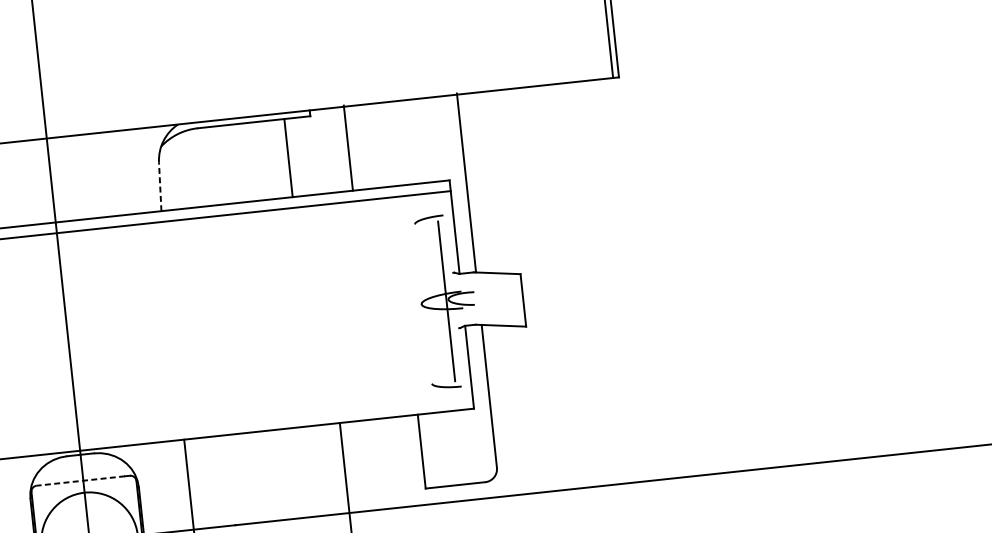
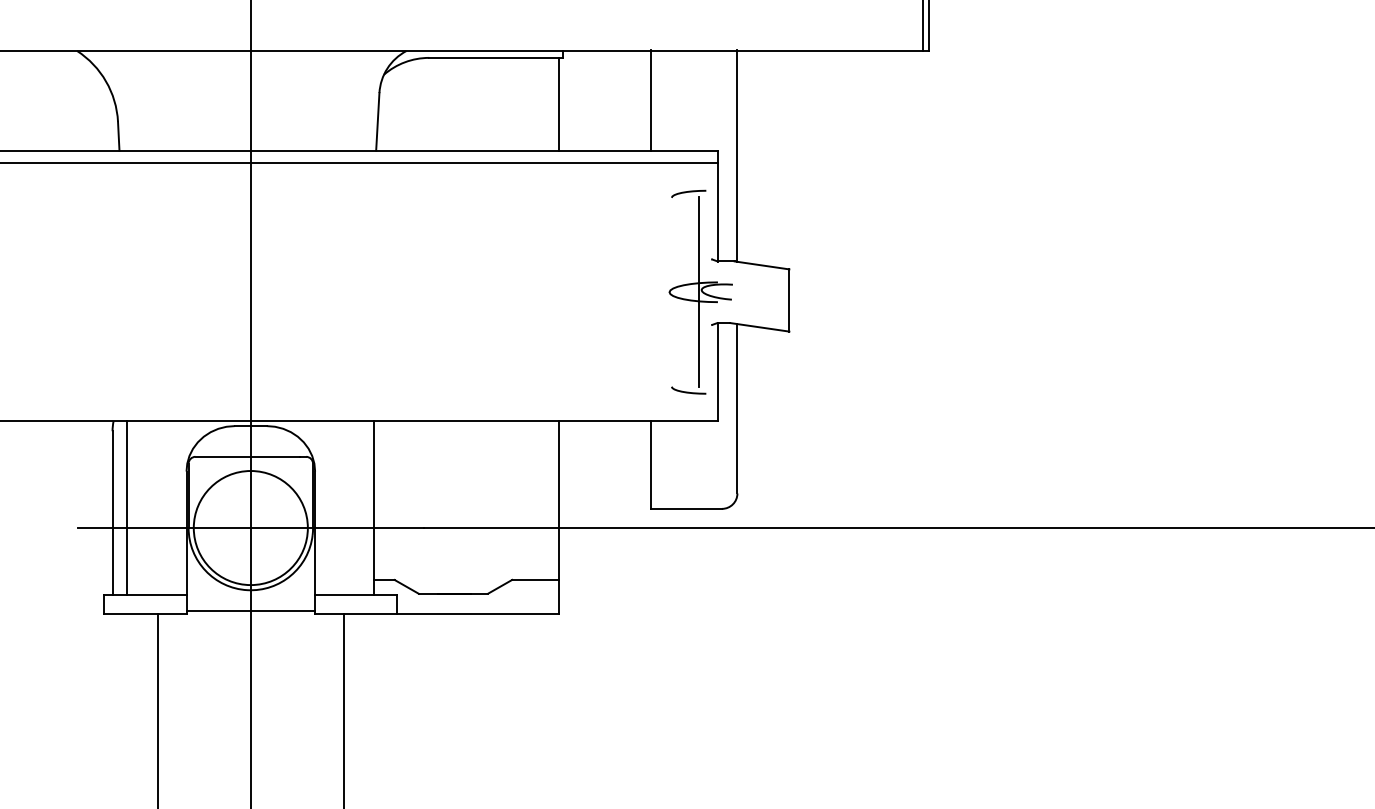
line: (348, 147) -> (651, 99), moved
line: (288, 157) -> (558, 103), moved
line: (159, 186) -> (377, 121), dashed -> solid
line: (80, 480) -> (247, 456), dashed -> solid

